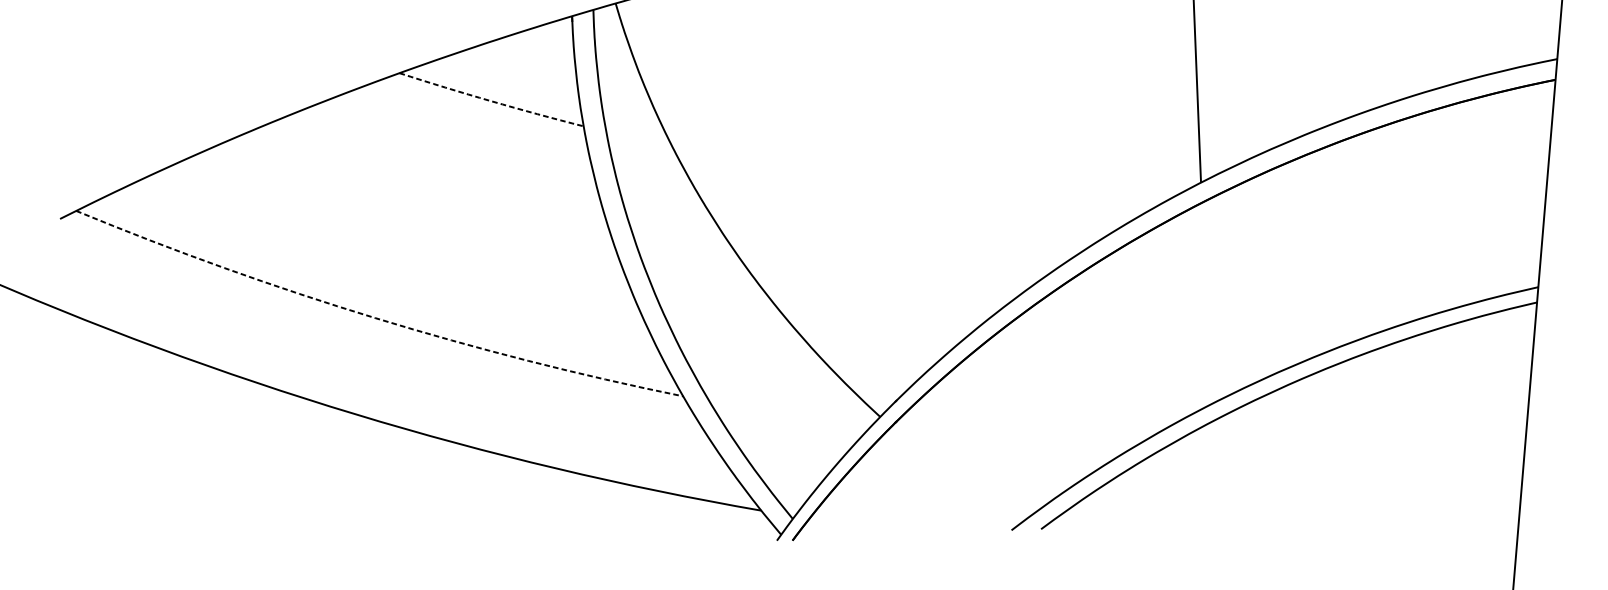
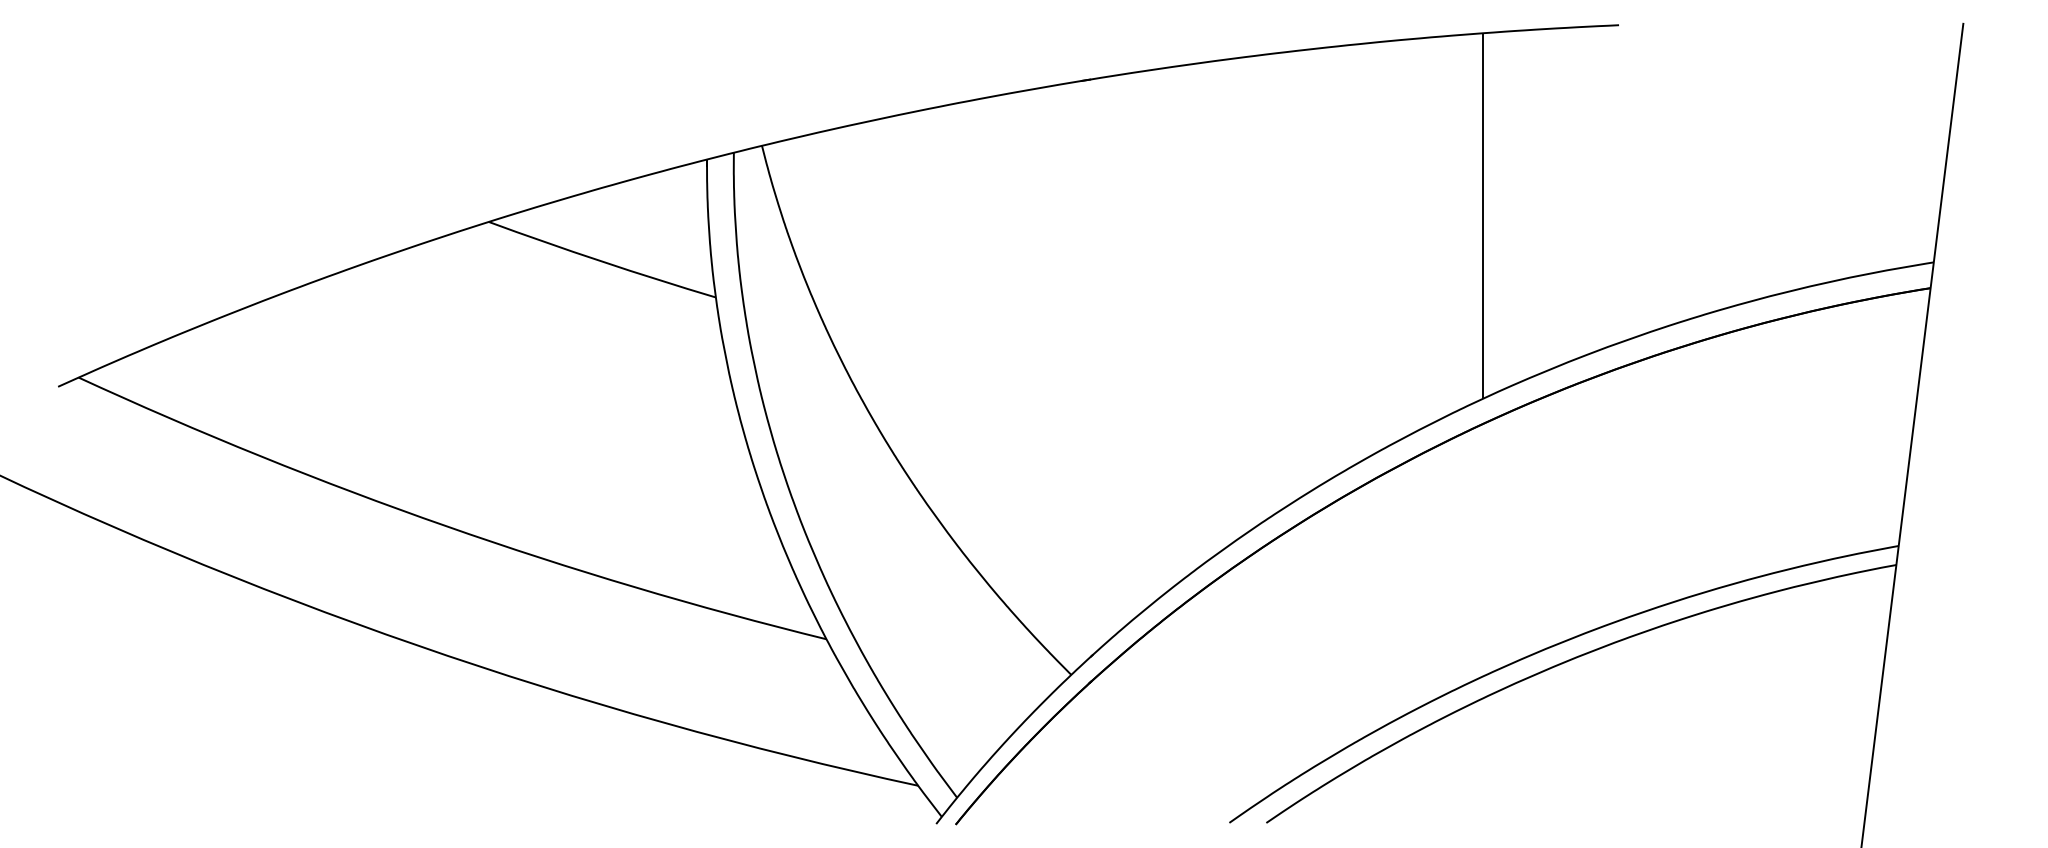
line: (490, 101) -> (601, 261), dashed -> solid
line: (375, 318) -> (446, 526), dashed -> solid

